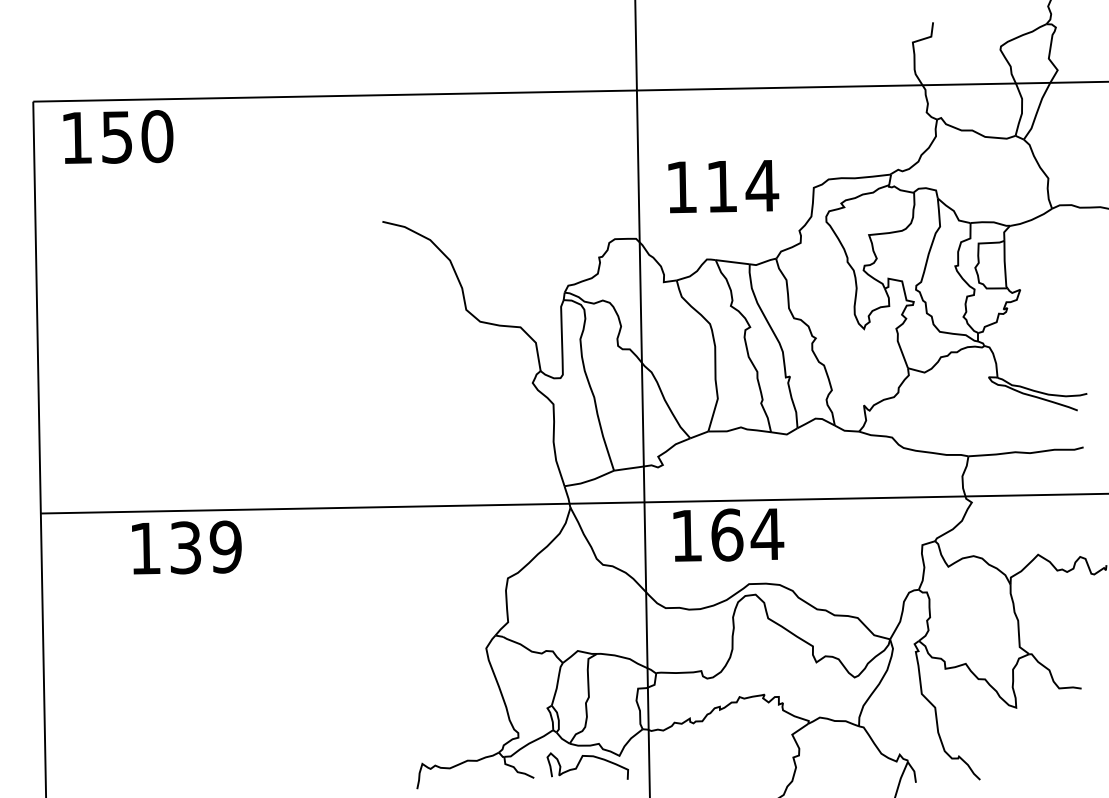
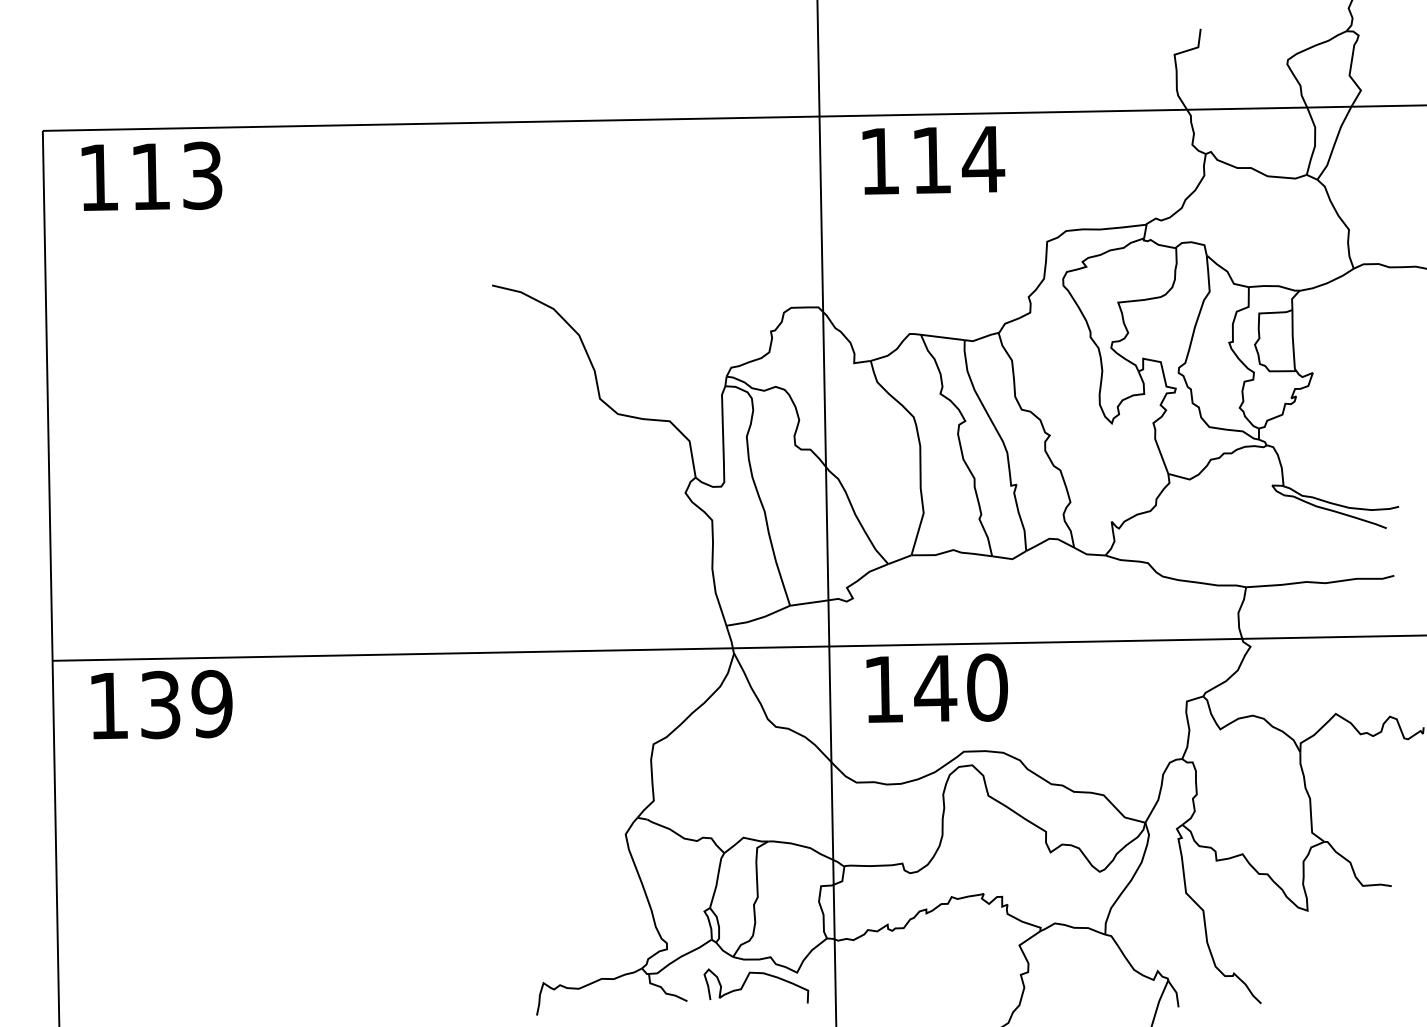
text: (137, 136) -> (176, 175), 150 -> 113
text: (723, 186) -> (933, 160), moved
text: (747, 534) -> (961, 687), 164 -> 140
text: (186, 547) -> (161, 704), moved

